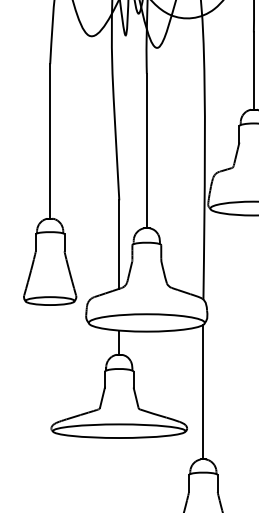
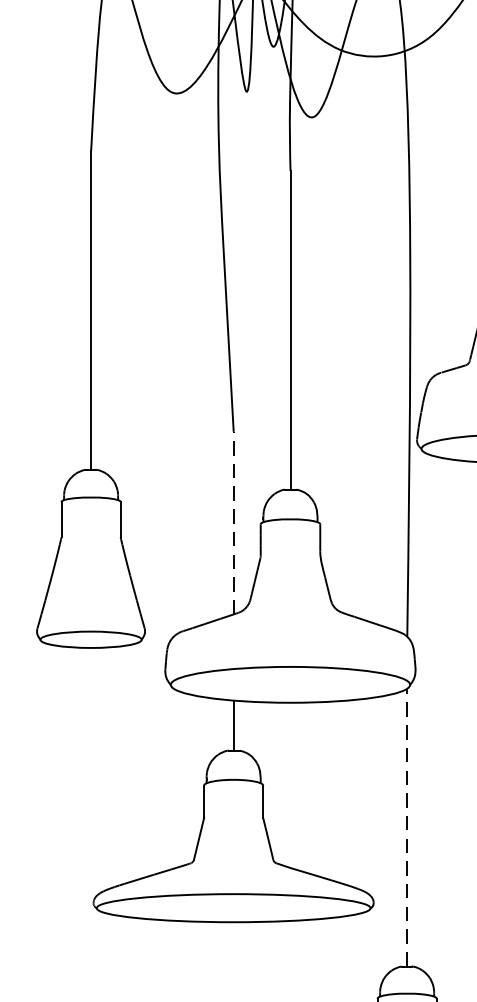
line: (119, 244) -> (234, 522), solid -> dashed
line: (203, 391) -> (407, 826), solid -> dashed

